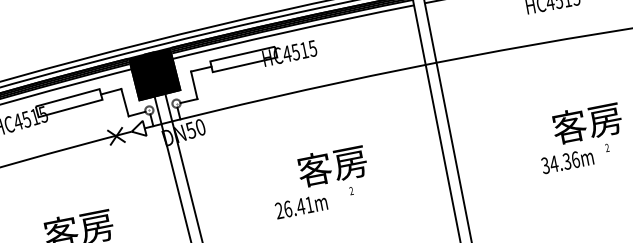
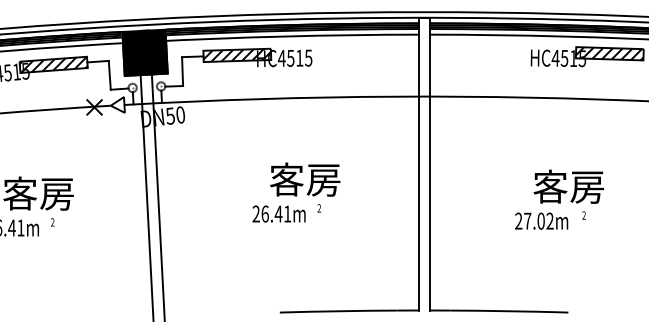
hatch: (242, 58) -> (236, 54), added
hatch: (68, 102) -> (53, 64), added
text: (560, 162) -> (534, 220), 34.36m -> 27.02m
text: (300, 206) -> (278, 213), moved

